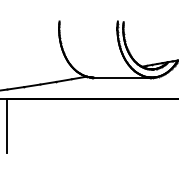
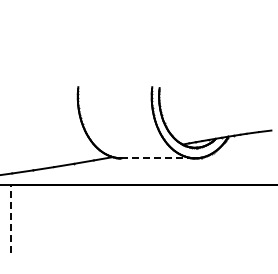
line: (122, 77) -> (158, 158), solid -> dashed
line: (6, 125) -> (11, 219), solid -> dashed

